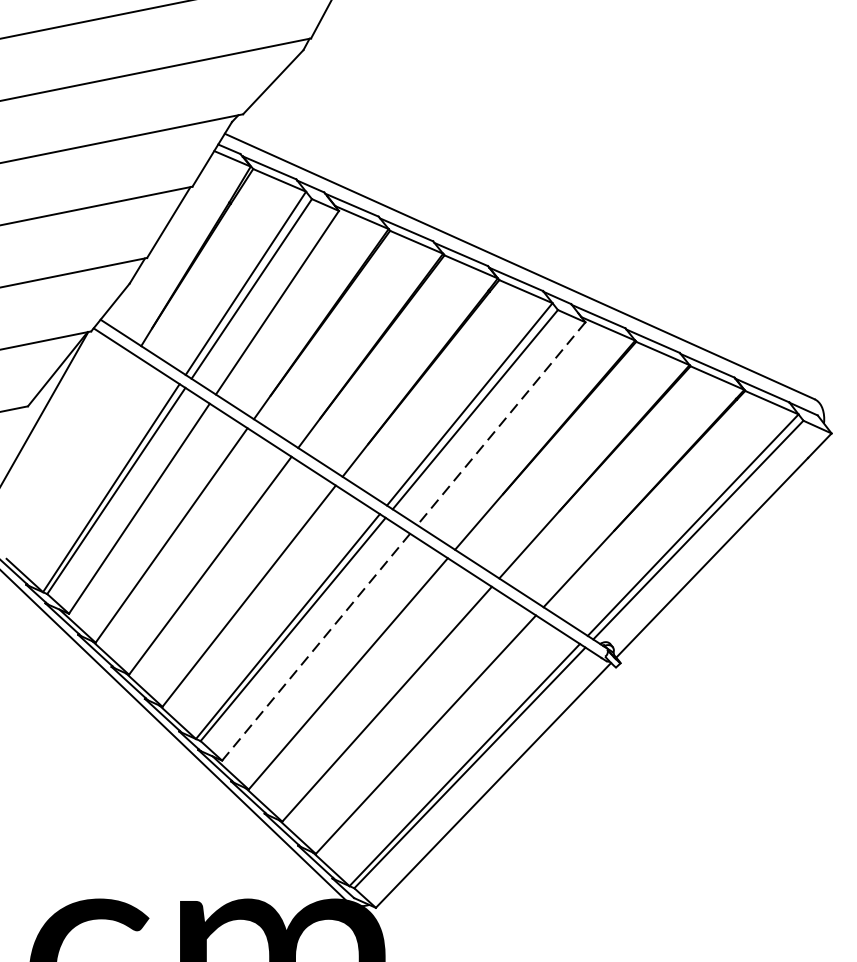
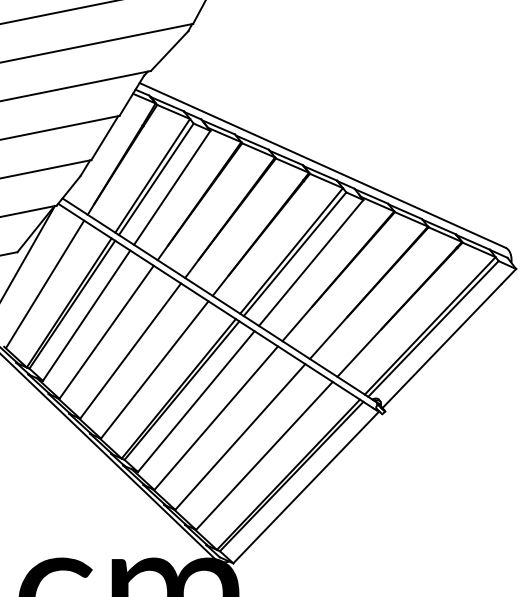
line: (501, 422) -> (311, 262), dashed -> solid
line: (73, 456) -> (45, 283), added
line: (314, 648) -> (195, 402), dashed -> solid

